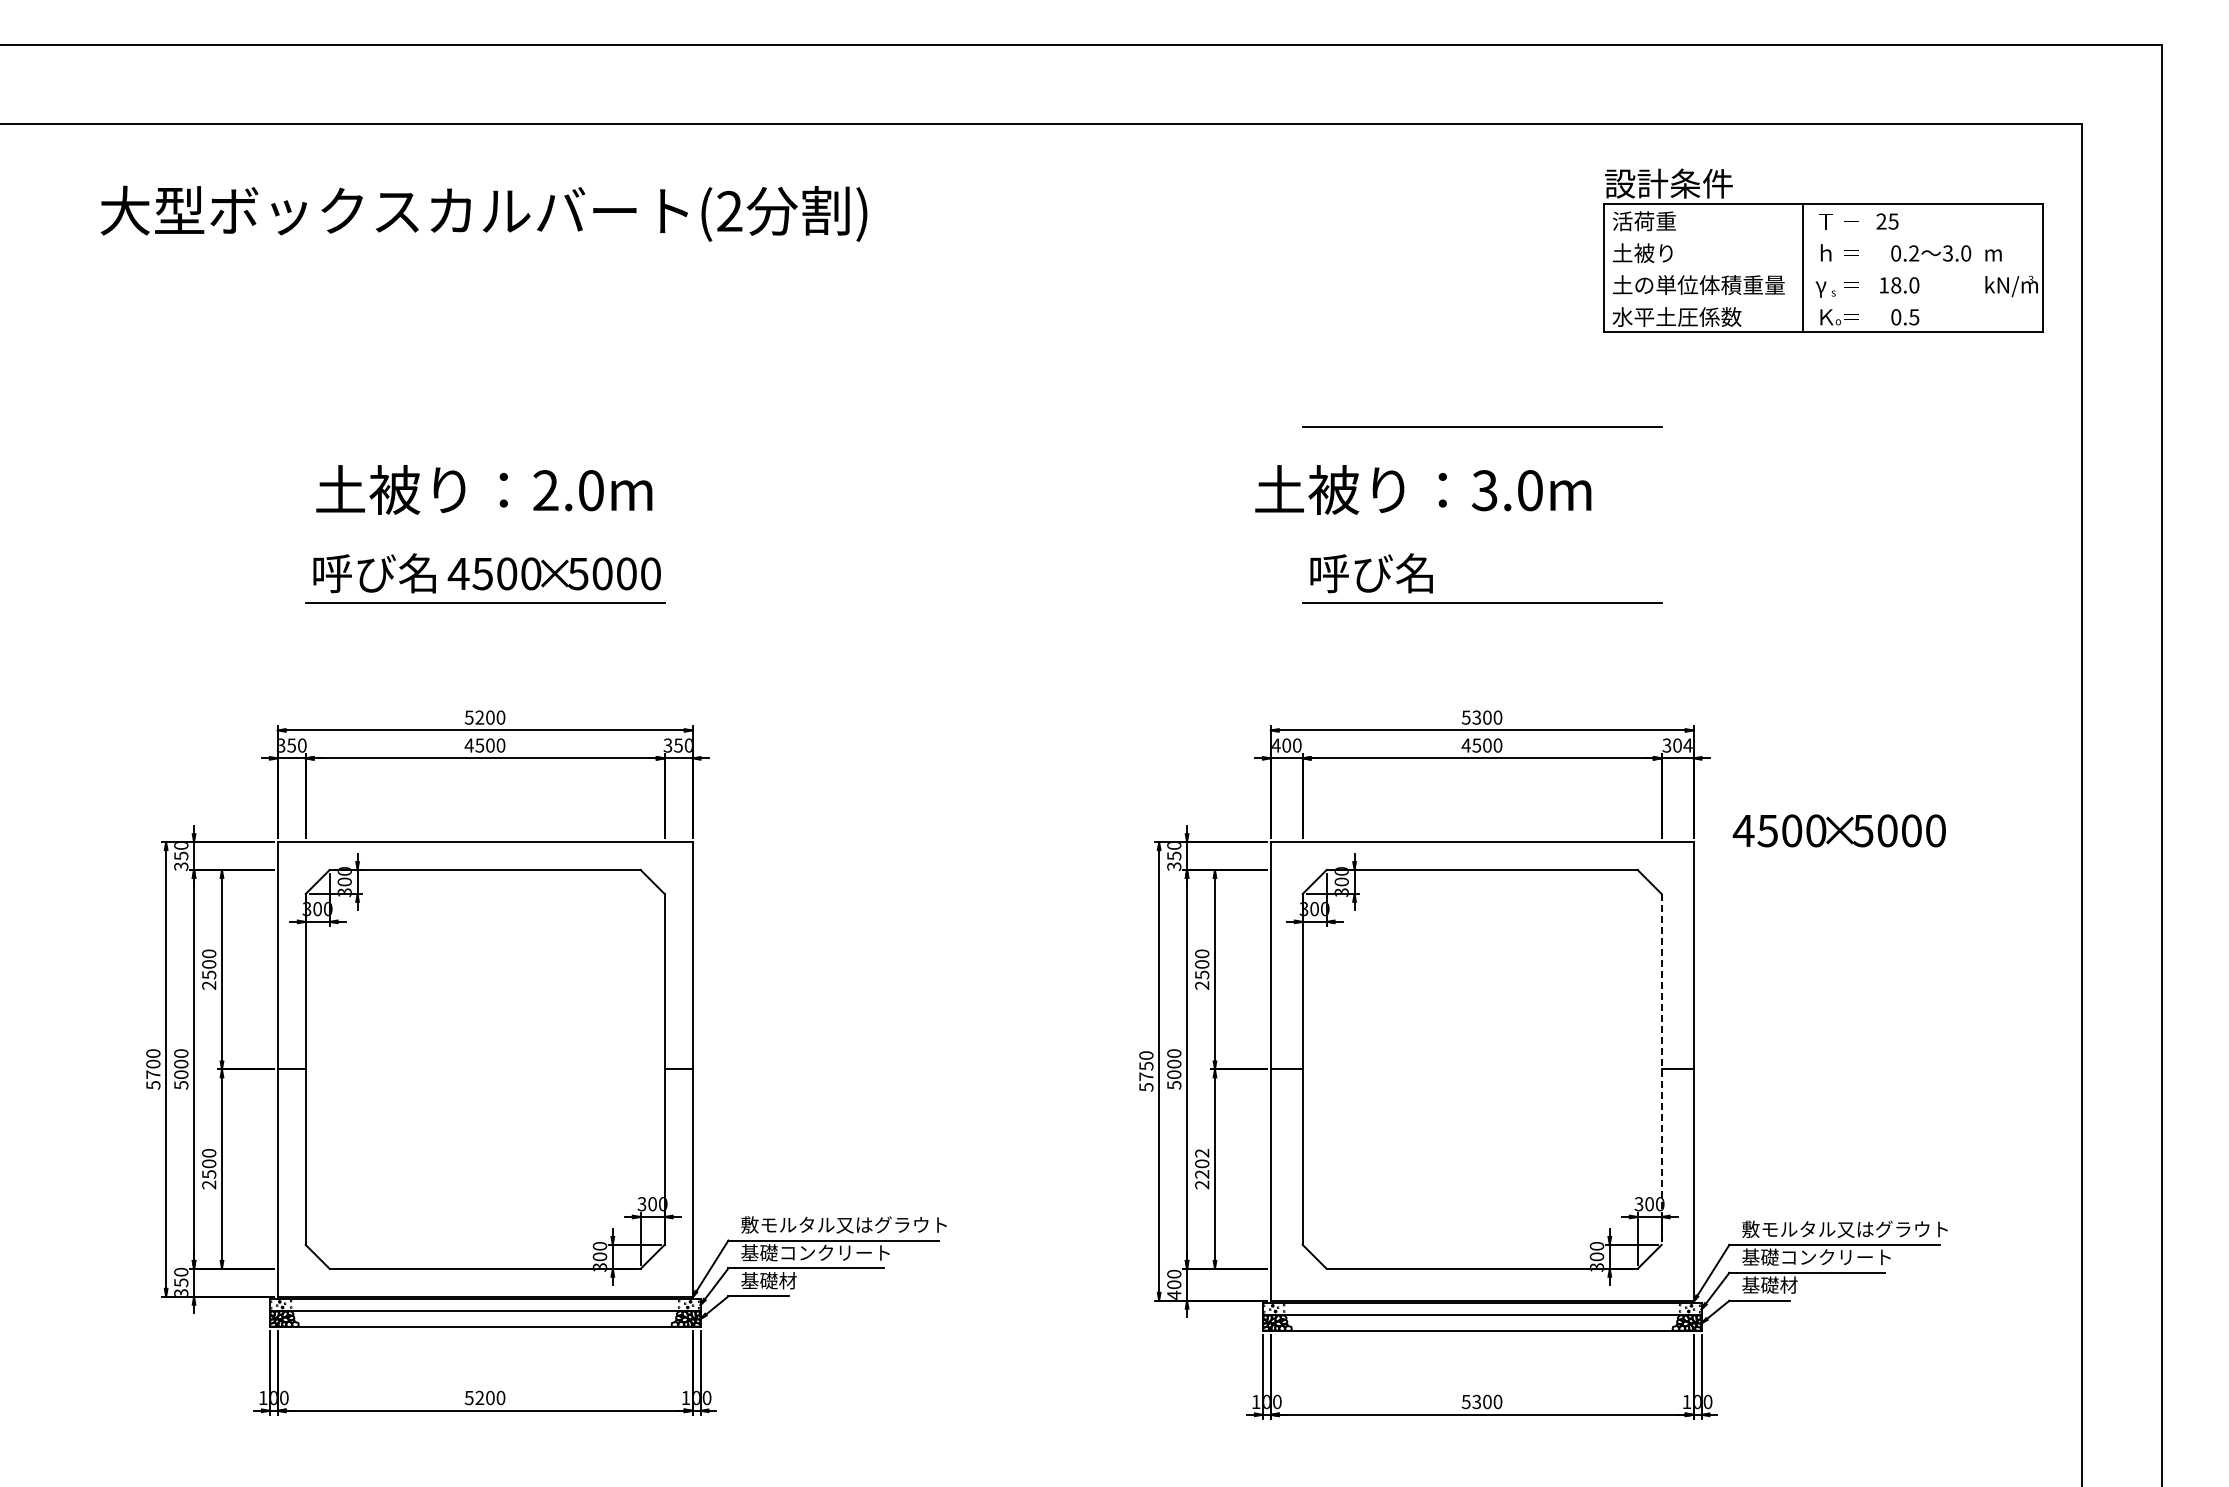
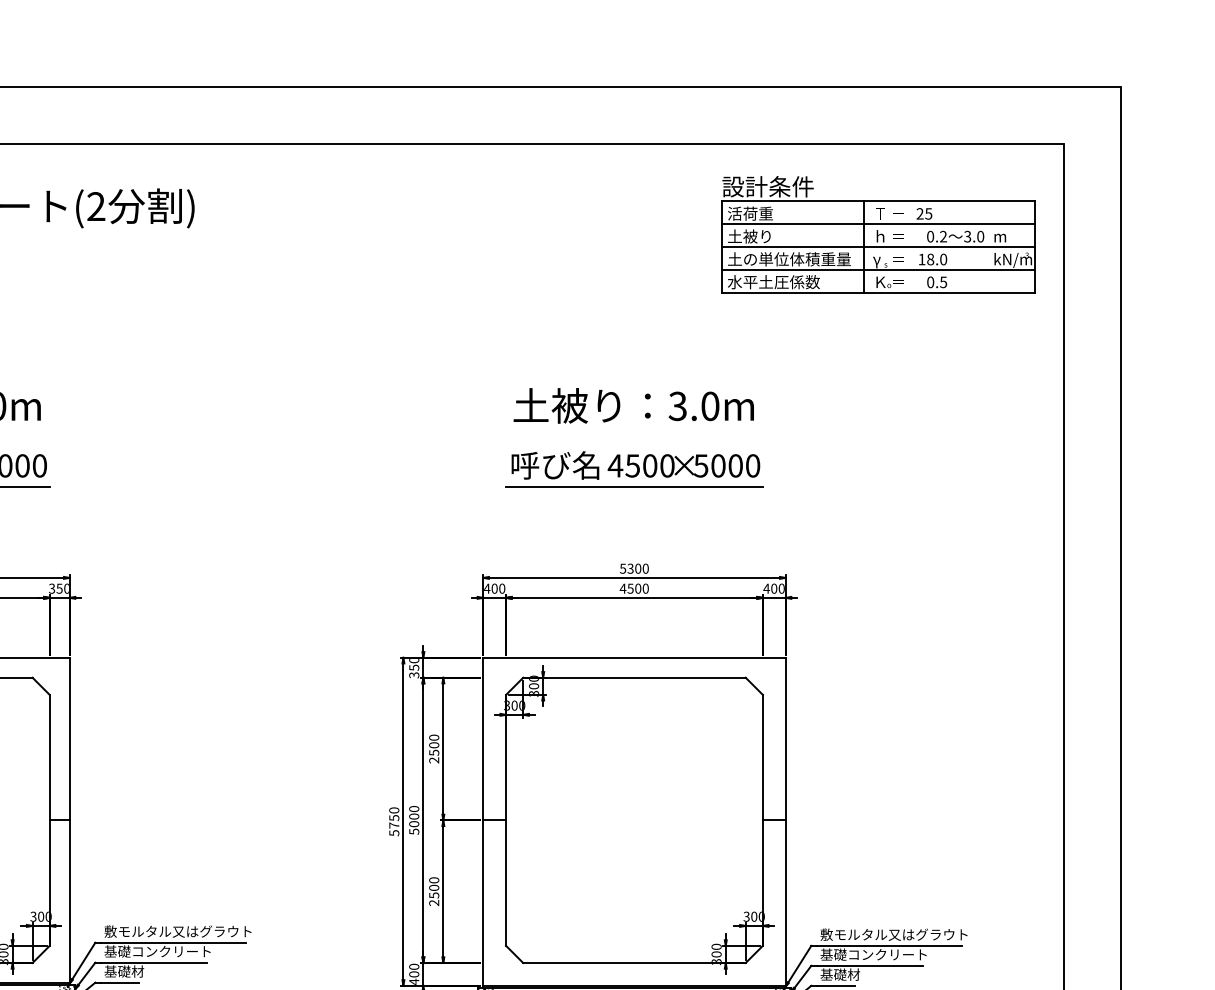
line: (1822, 235) -> (877, 223), added
line: (1822, 267) -> (877, 246), added
line: (1822, 299) -> (877, 269), added
line: (1482, 426) -> (634, 360), removed
text: (1423, 489) -> (634, 405), moved
text: (1677, 745) -> (774, 588), 304 -> 400
text: (1838, 830) -> (683, 465), moved
line: (1661, 1069) -> (762, 820), dashed -> solid
text: (1202, 1163) -> (434, 887), 2202 -> 2500

